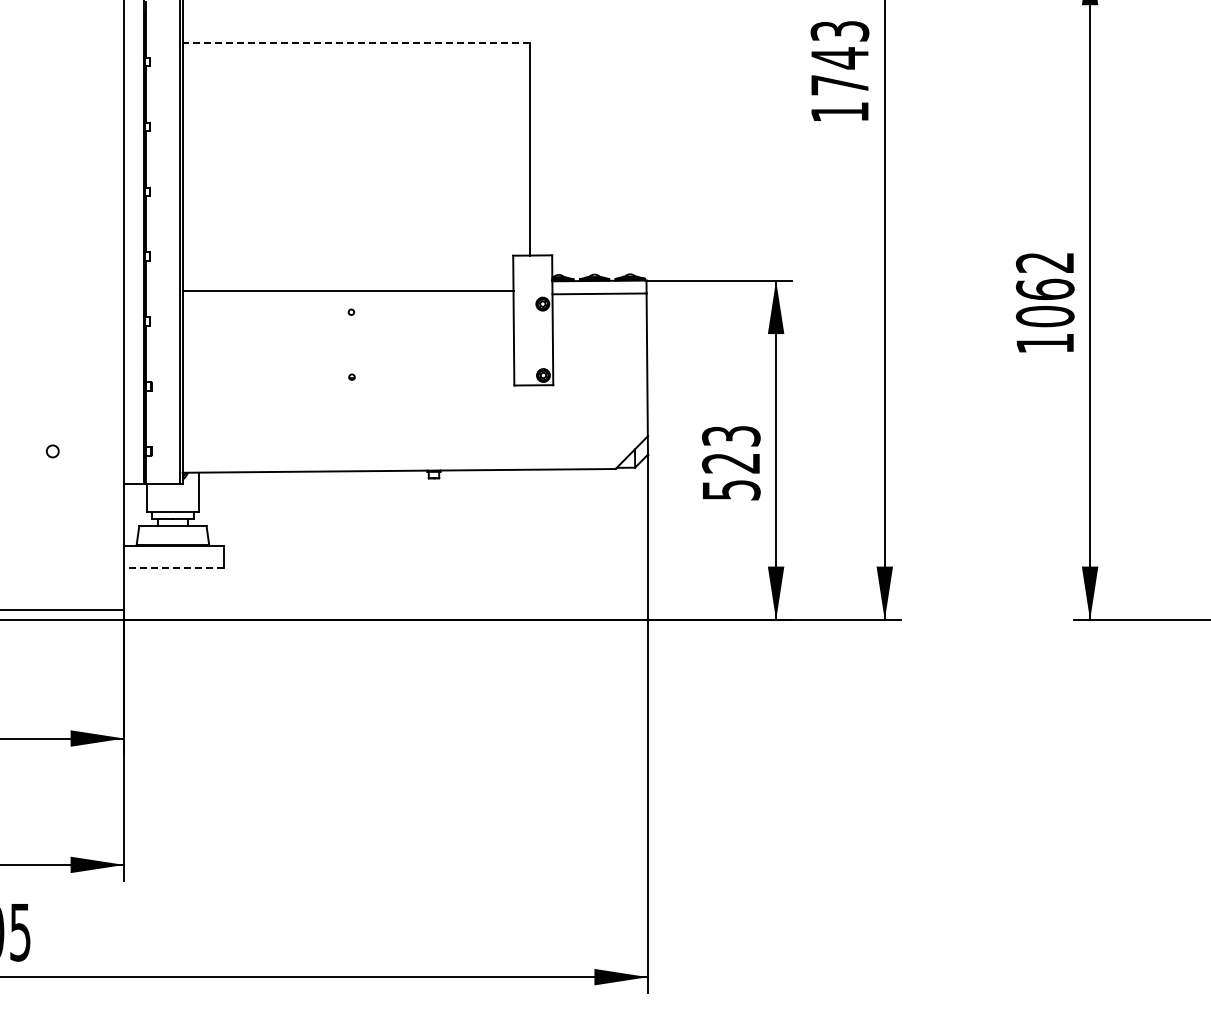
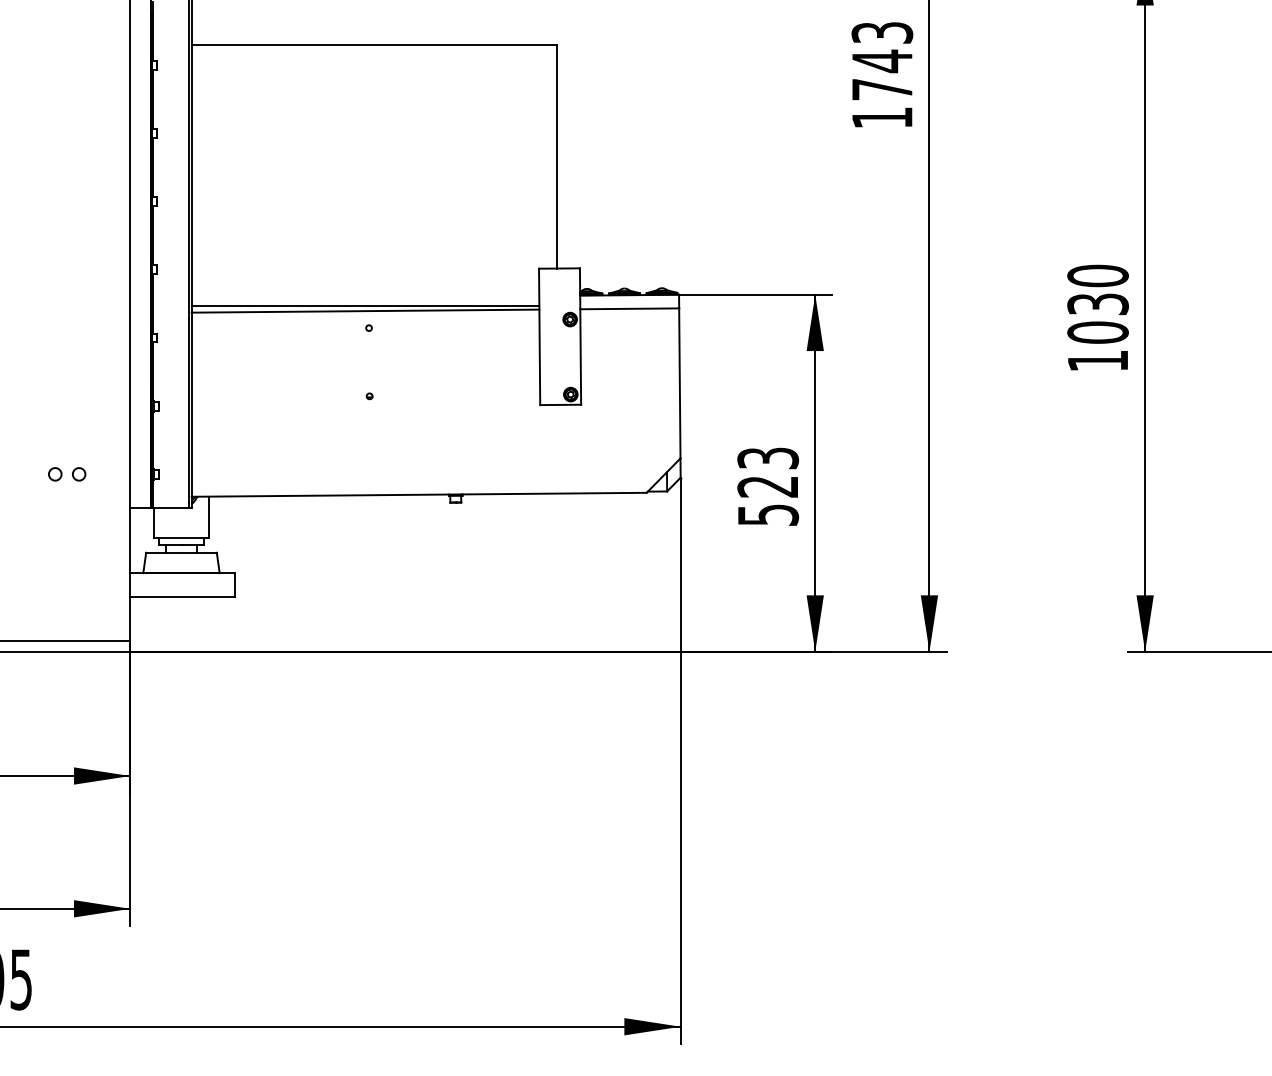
line: (356, 43) -> (374, 45), dashed -> solid
text: (1044, 276) -> (1097, 290), 1062 -> 1030
line: (347, 295) -> (364, 310), added
circle: (75, 451) -> (79, 474), added
line: (174, 568) -> (183, 597), dashed -> solid

